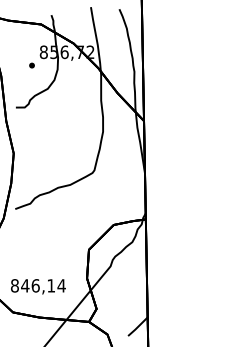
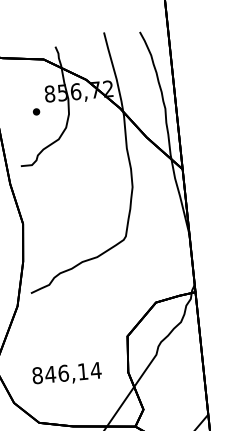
text: (38, 286) -> (67, 373), moved

